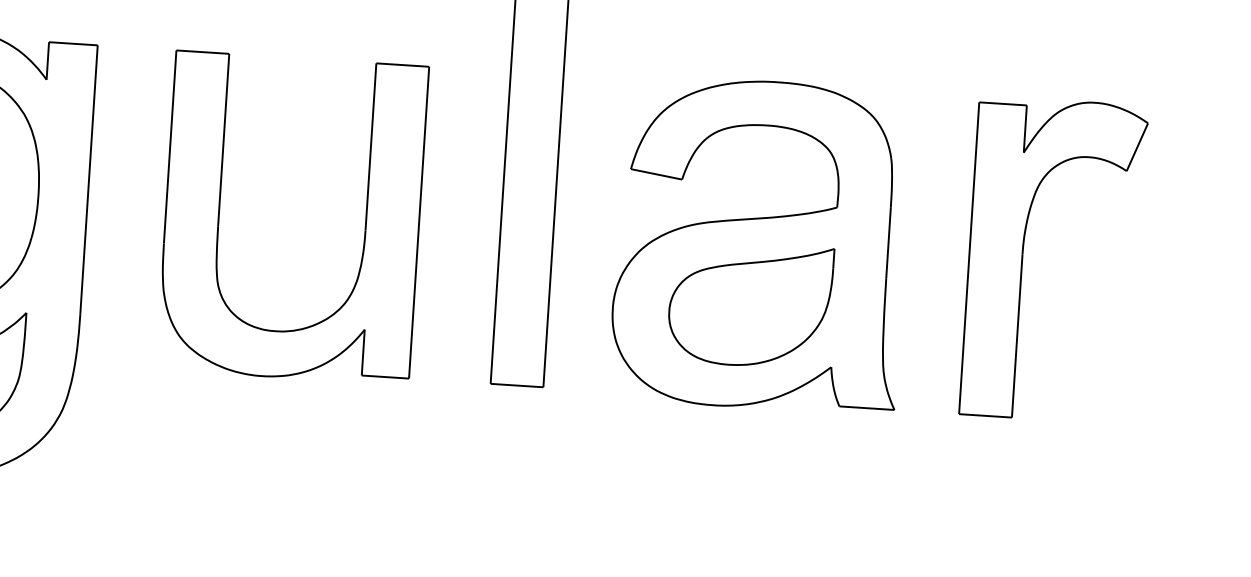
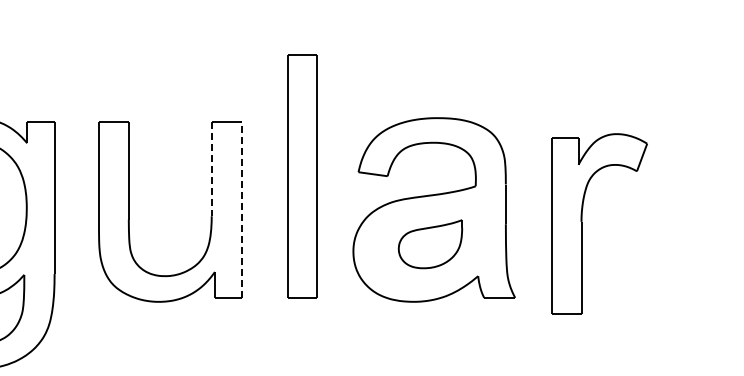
line: (370, 147) -> (211, 169), solid -> dashed
line: (418, 223) -> (241, 210), solid -> dashed
part: (1024, 257) -> (582, 223), moved
part: (750, 305) -> (430, 244), size x0.7

